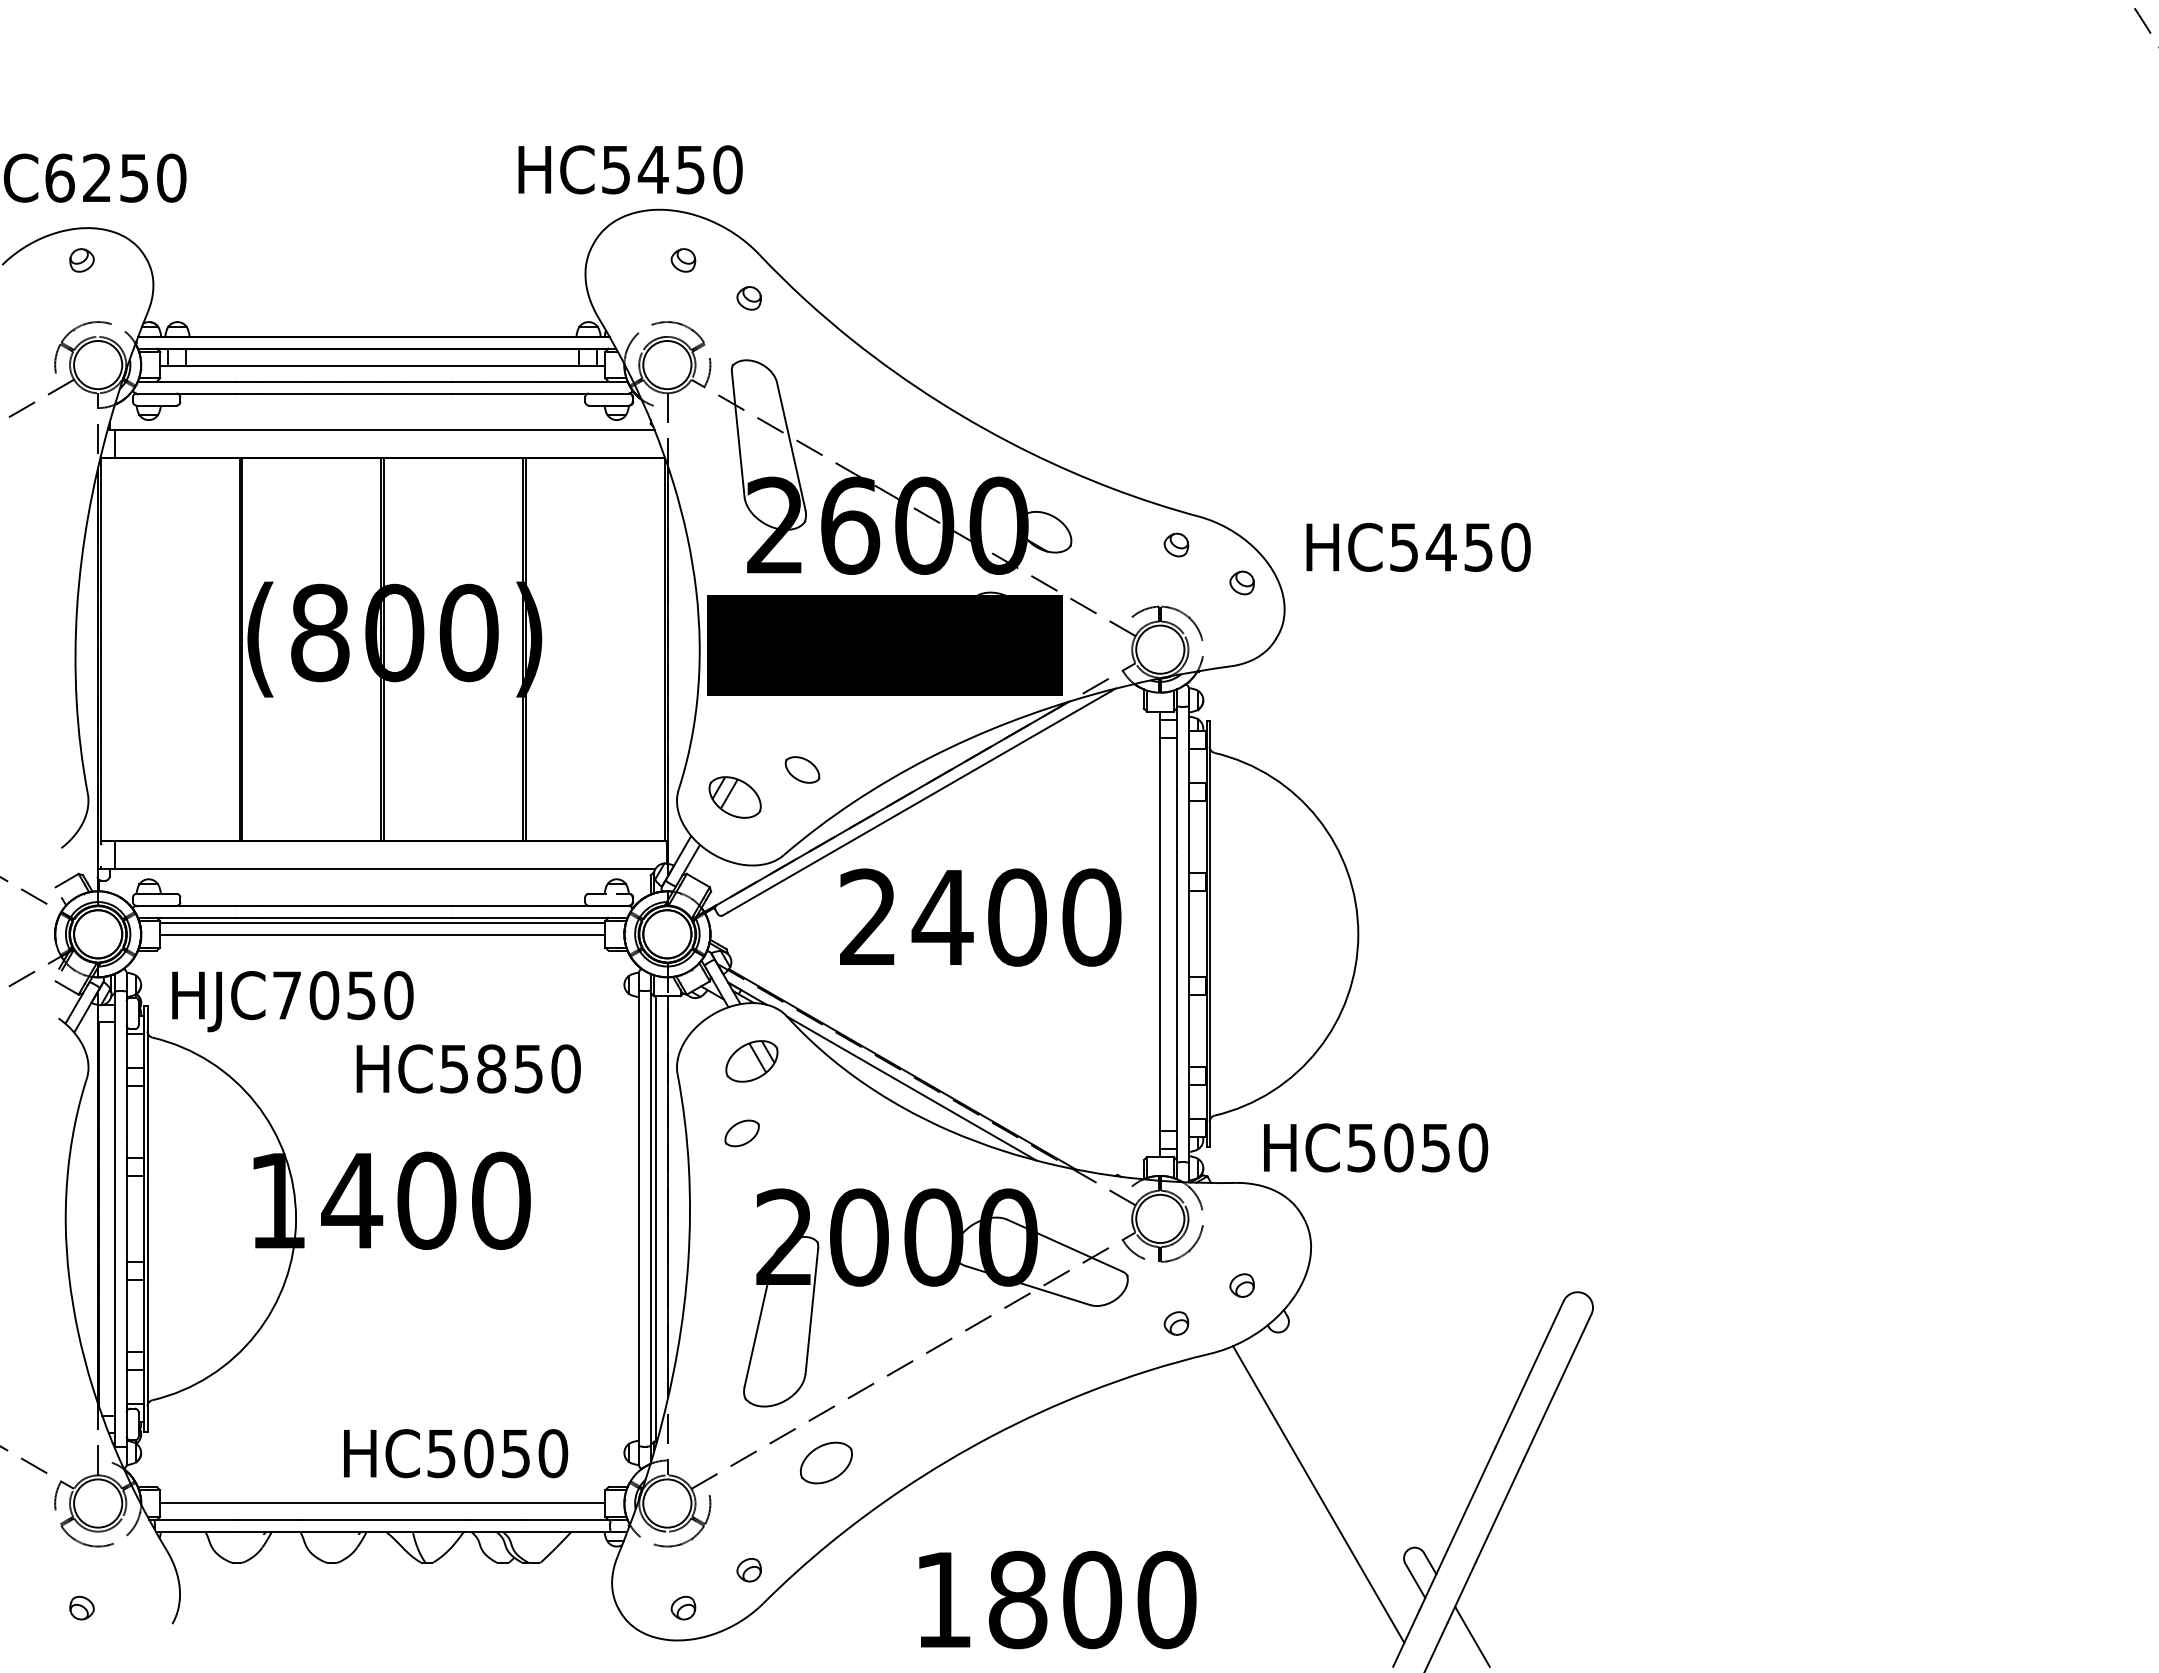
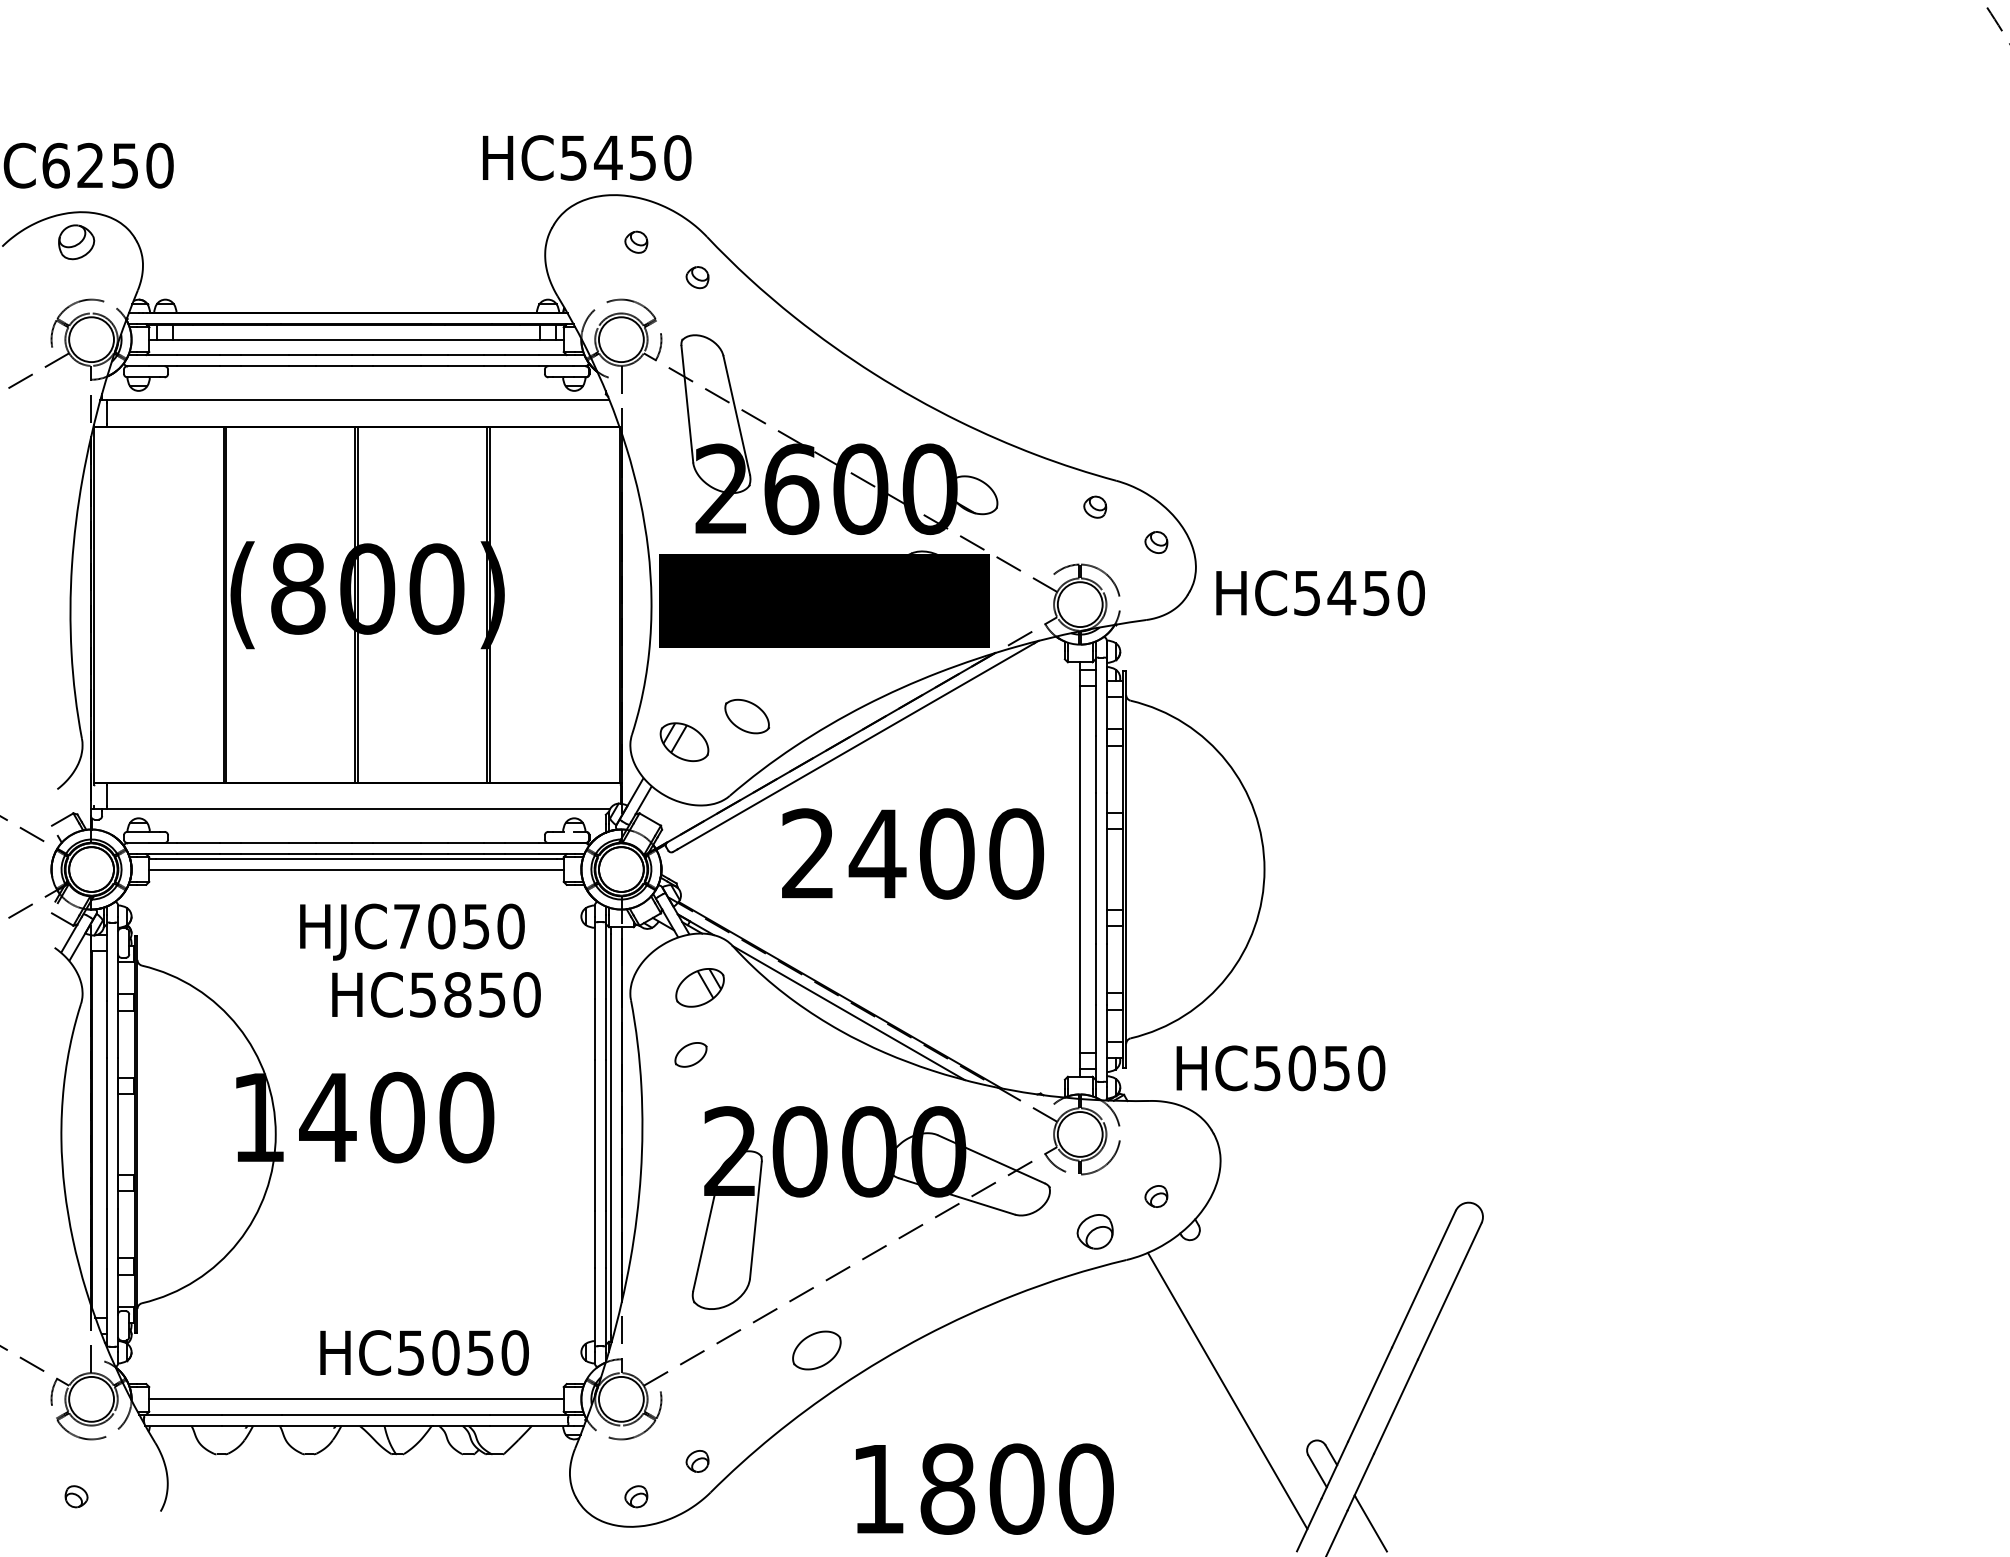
part: (81, 260) -> (76, 242), size x1.6
text: (1418, 546) -> (1320, 592), moved
part: (802, 769) -> (747, 716), size x1.4
text: (292, 1001) -> (412, 932), moved
part: (1176, 1323) -> (1095, 1231), size x1.6
part: (825, 1462) -> (816, 1350), moved

